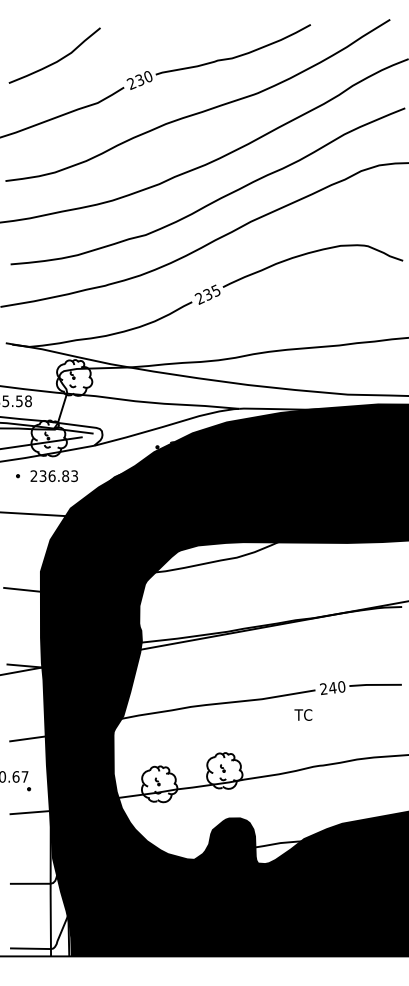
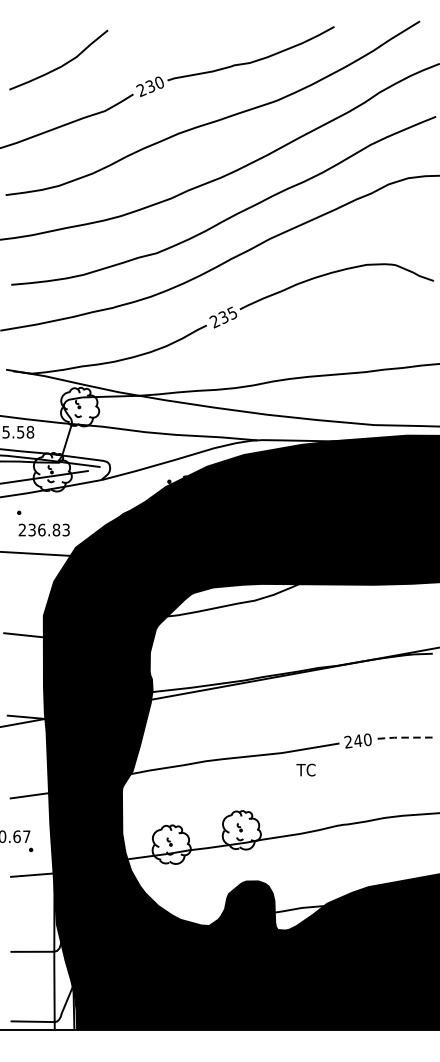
text: (53, 476) -> (43, 530), moved
line: (374, 684) -> (403, 737), solid -> dashed
text: (303, 714) -> (306, 769), moved

